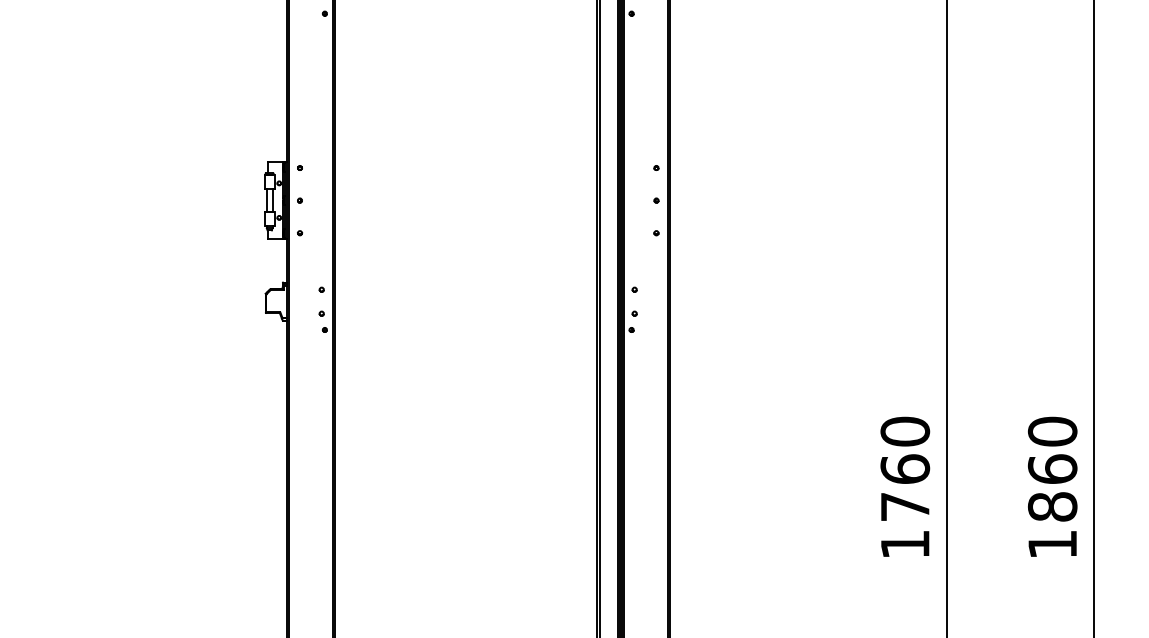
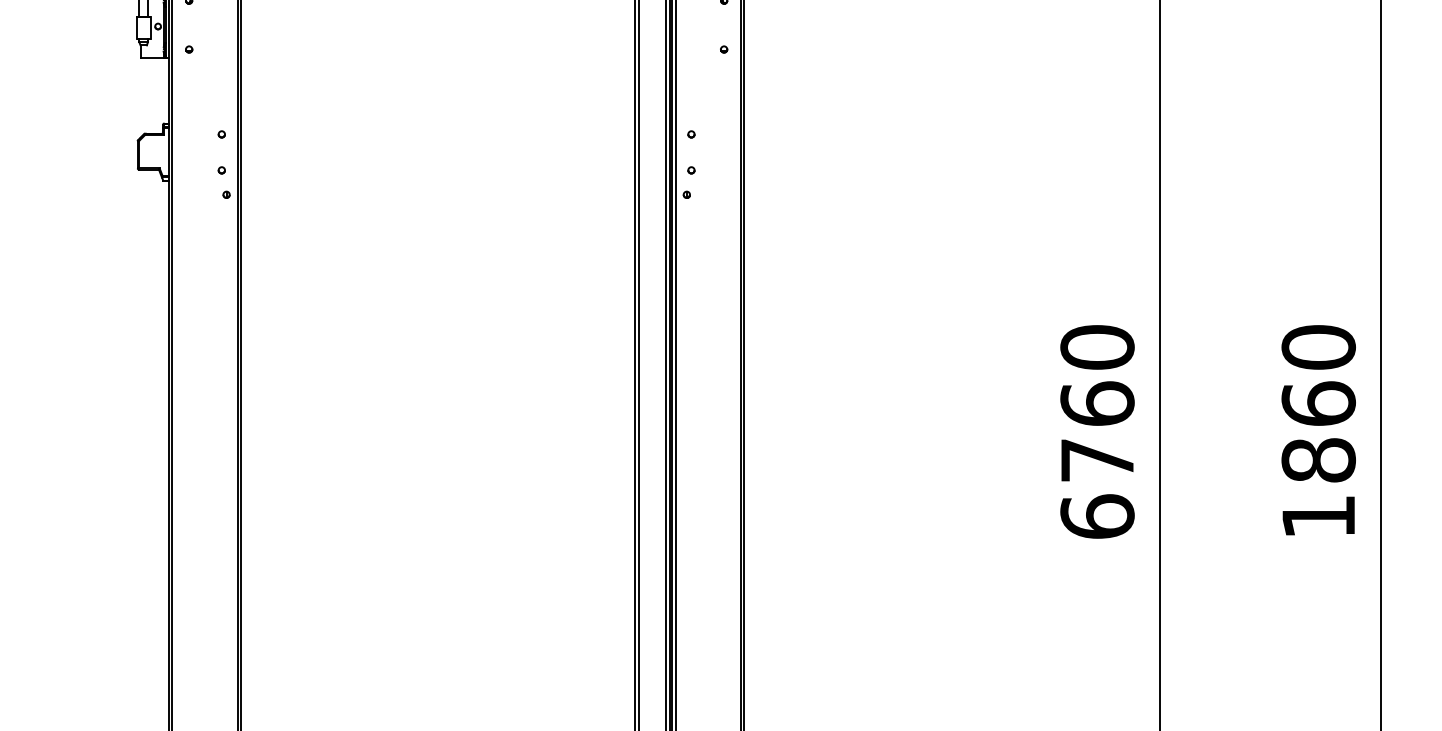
text: (905, 544) -> (1097, 516), 1760 -> 6760

